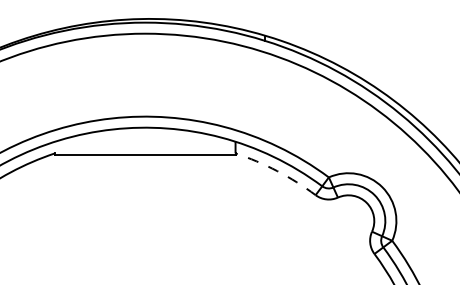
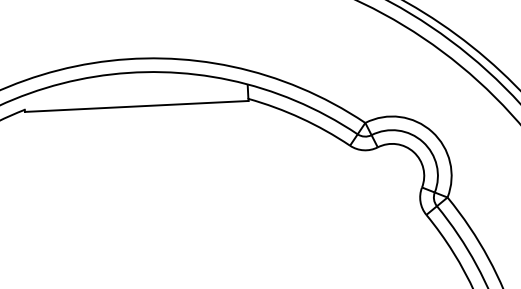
arc: (277, 171) -> (301, 118), dashed -> solid

